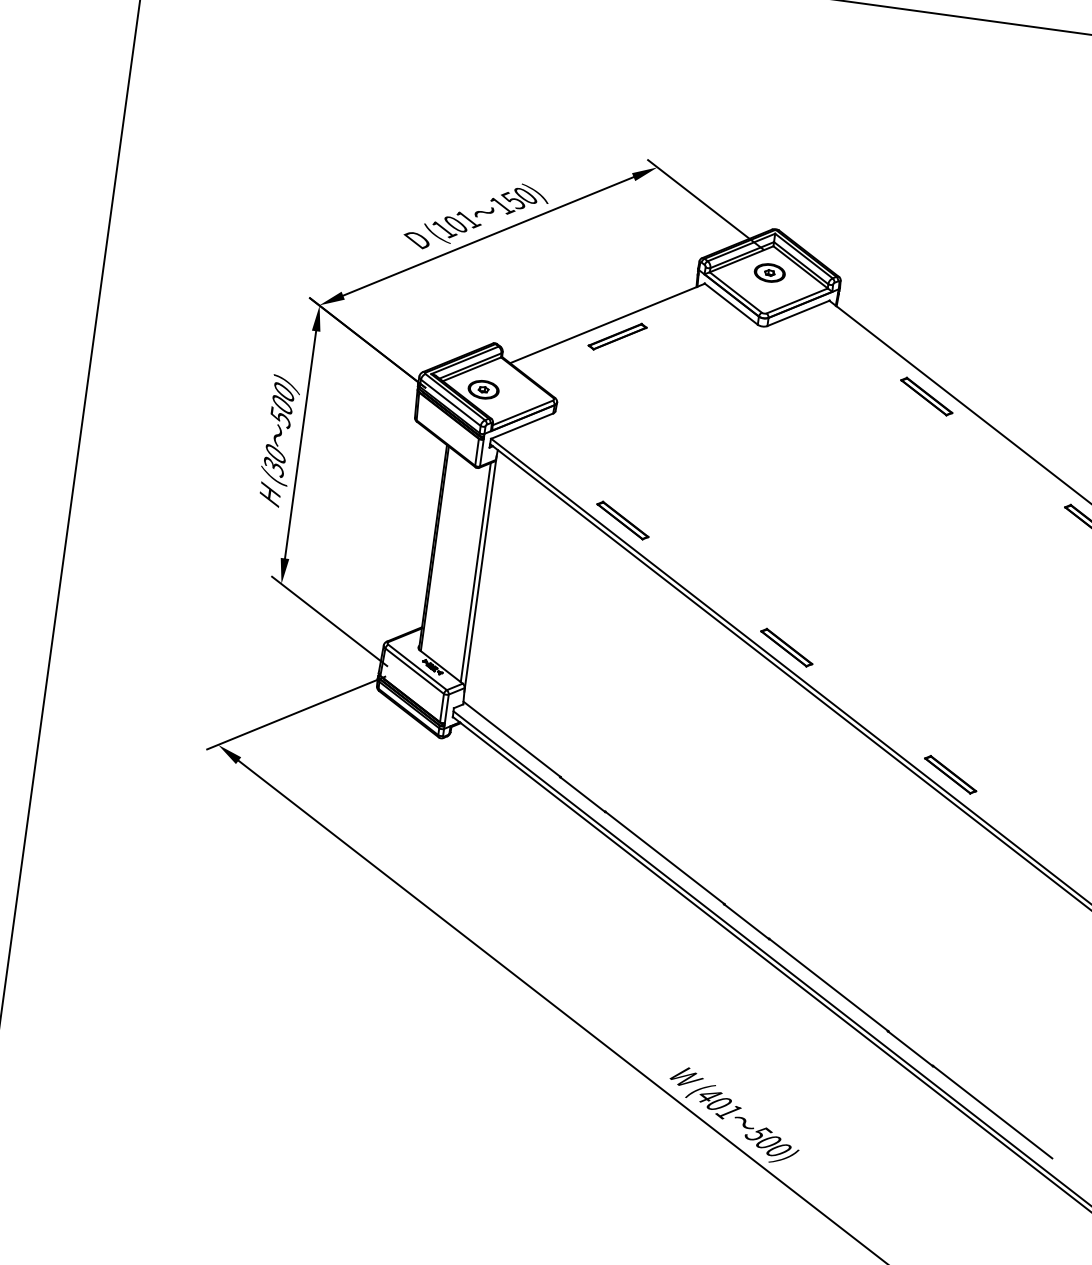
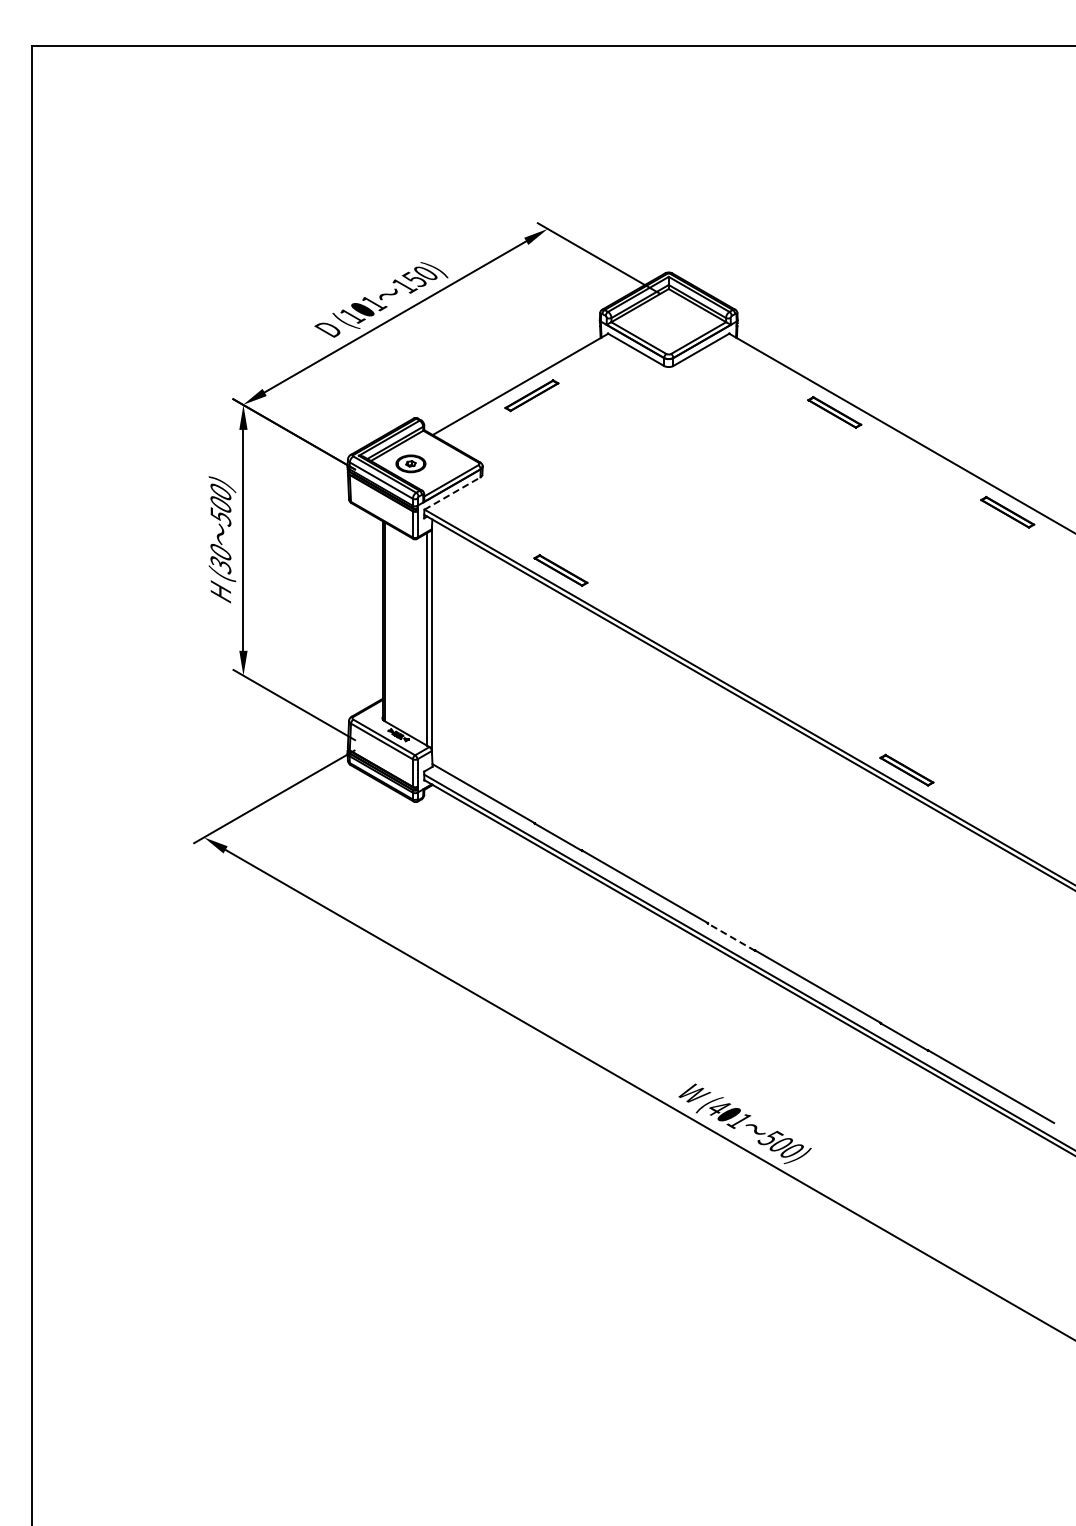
part: (769, 272) -> (668, 314), removed
line: (522, 426) -> (452, 493), solid -> dashed
part: (786, 647) -> (733, 670), removed
line: (746, 922) -> (731, 937), solid -> dashed

